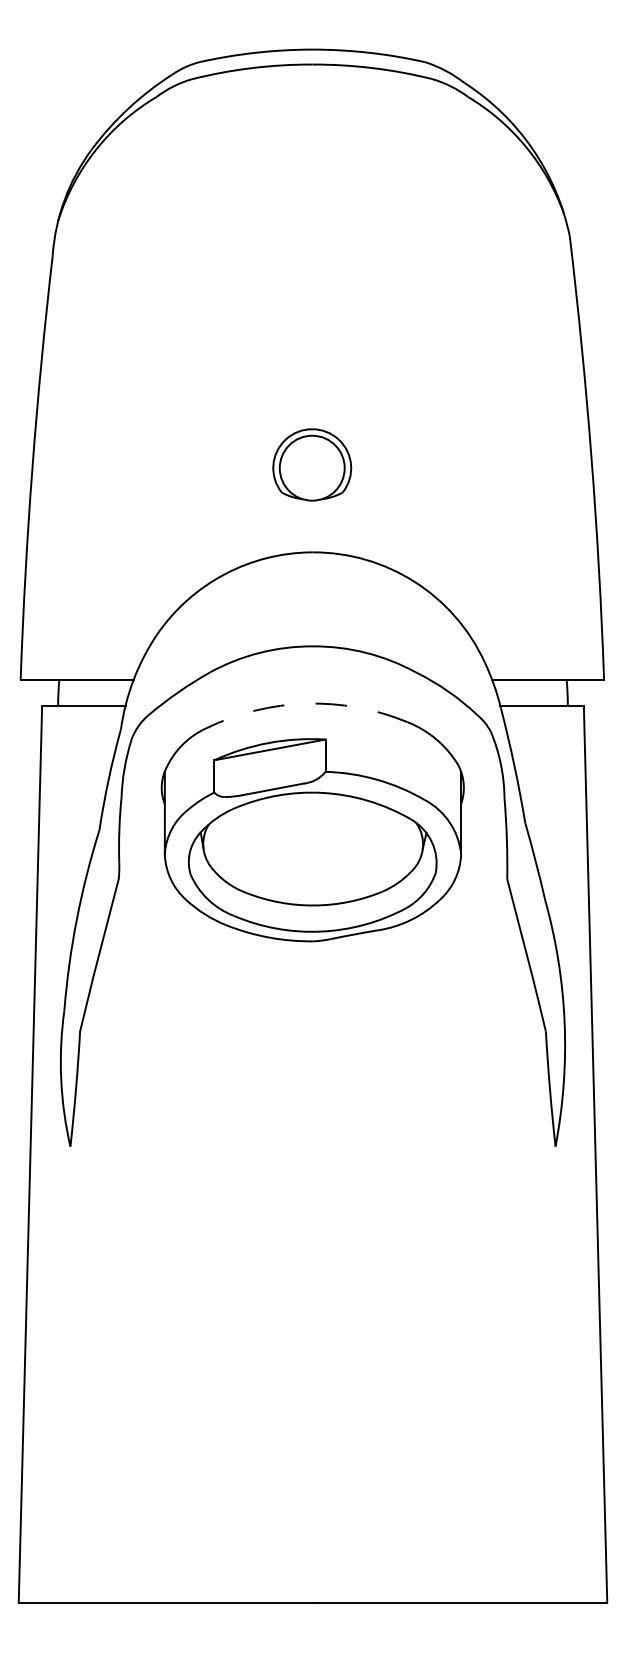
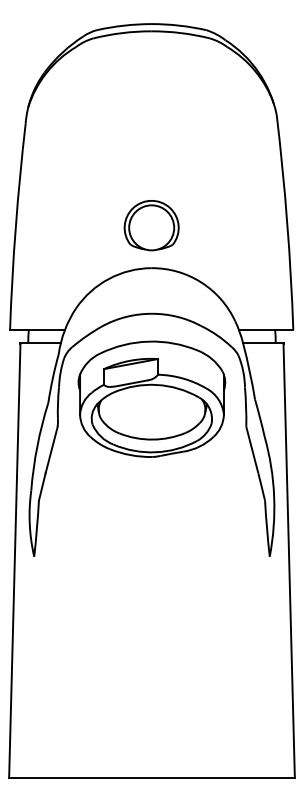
part: (311, 464) -> (151, 225), size x1.43
arc: (305, 703) -> (148, 341), dashed -> solid

